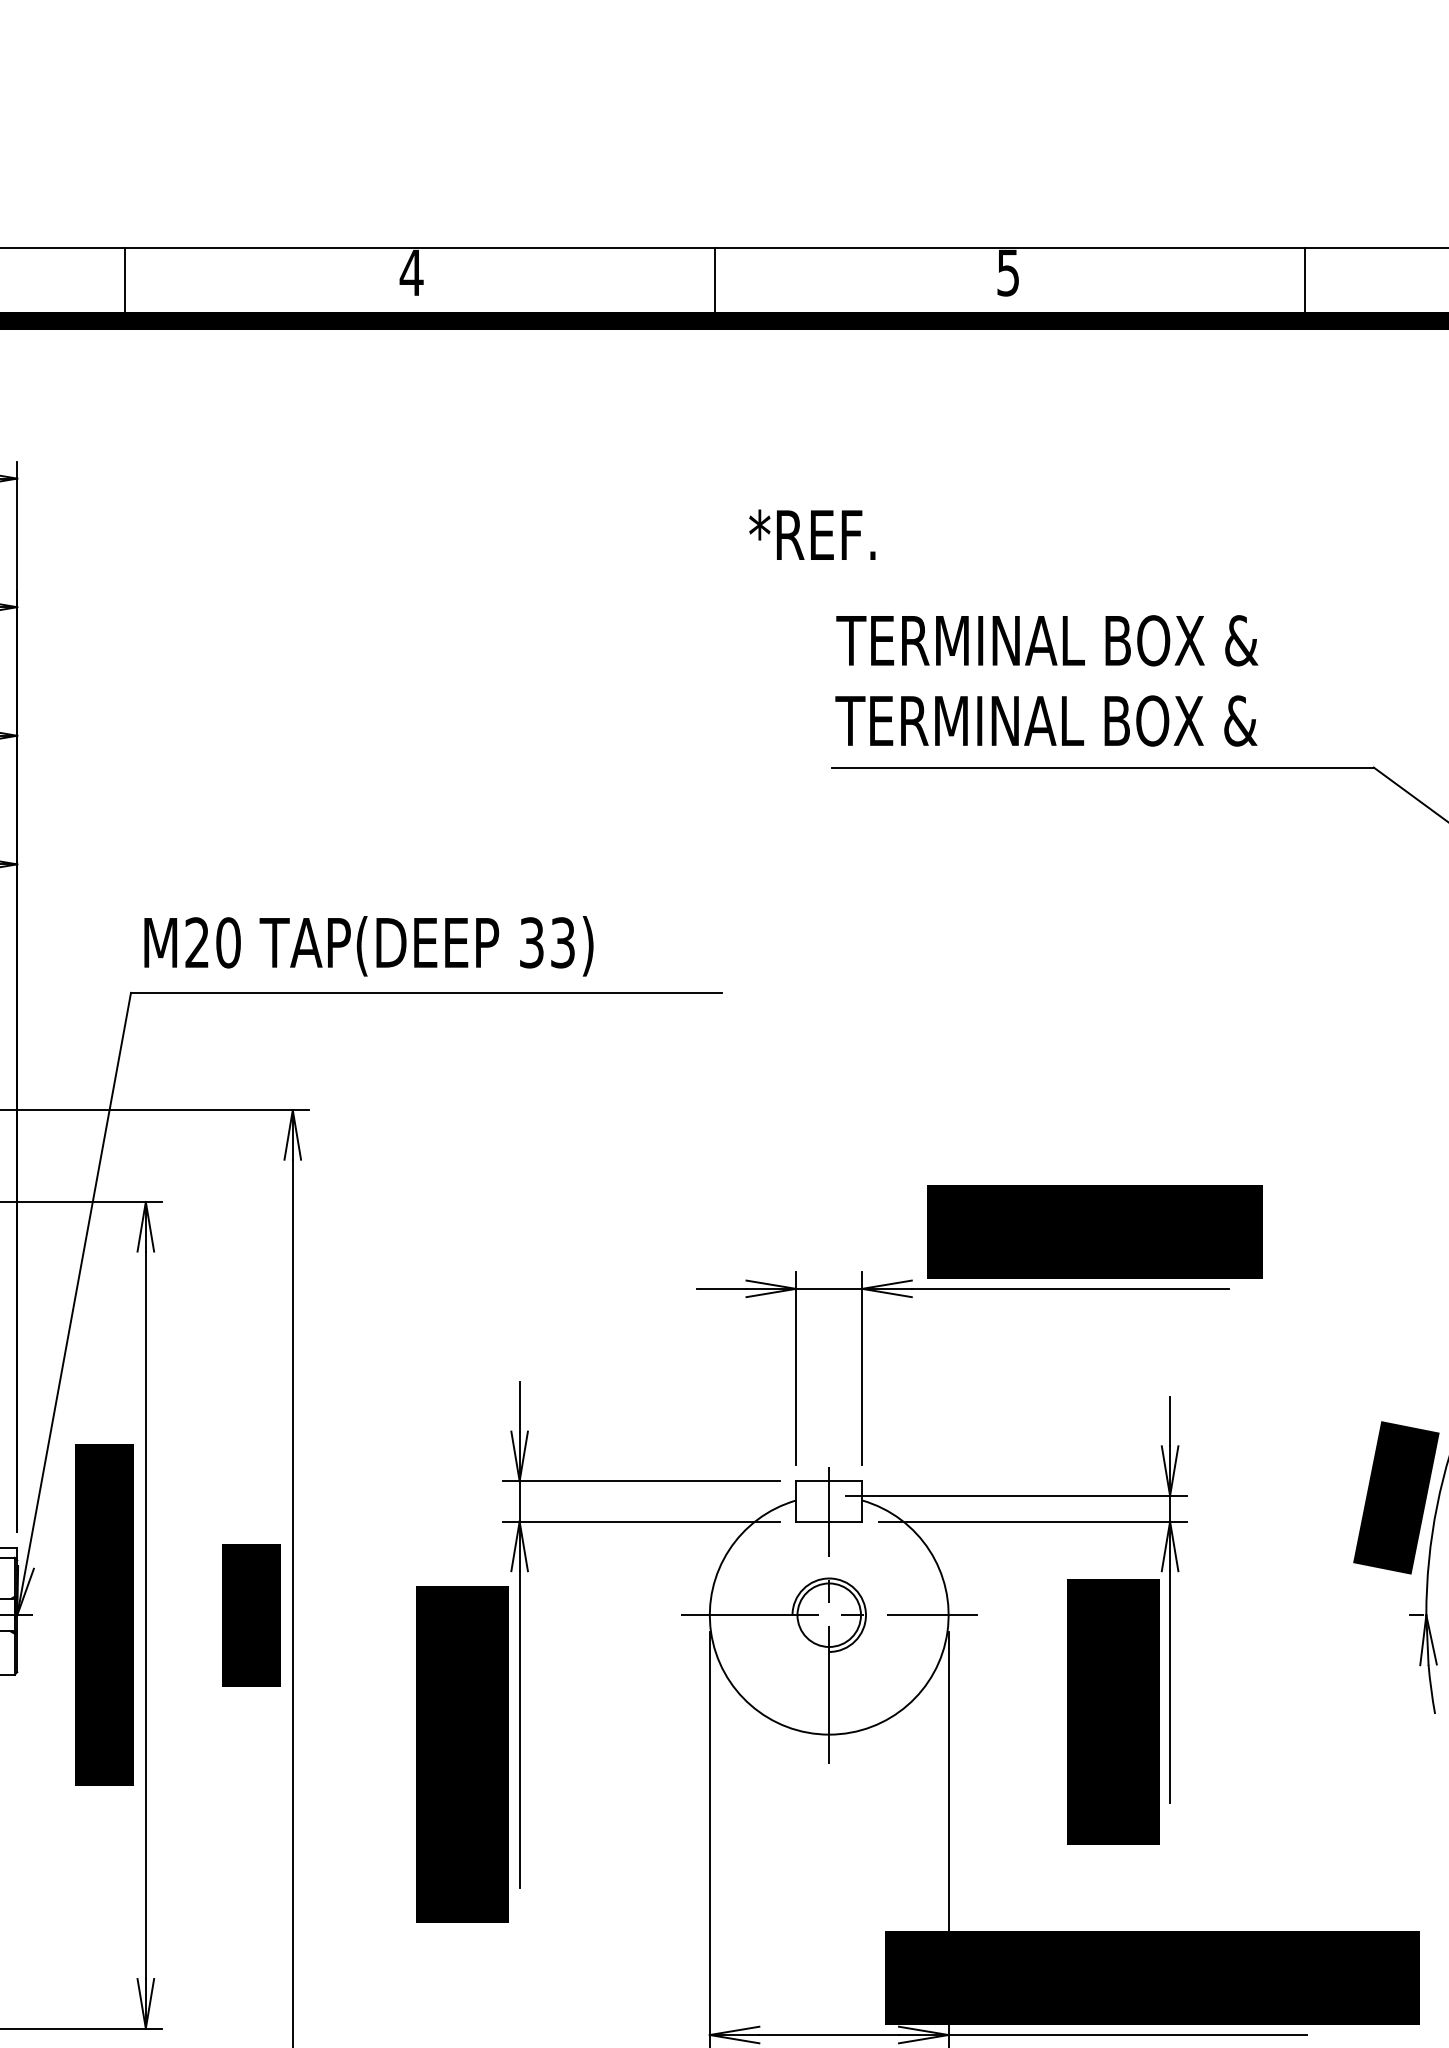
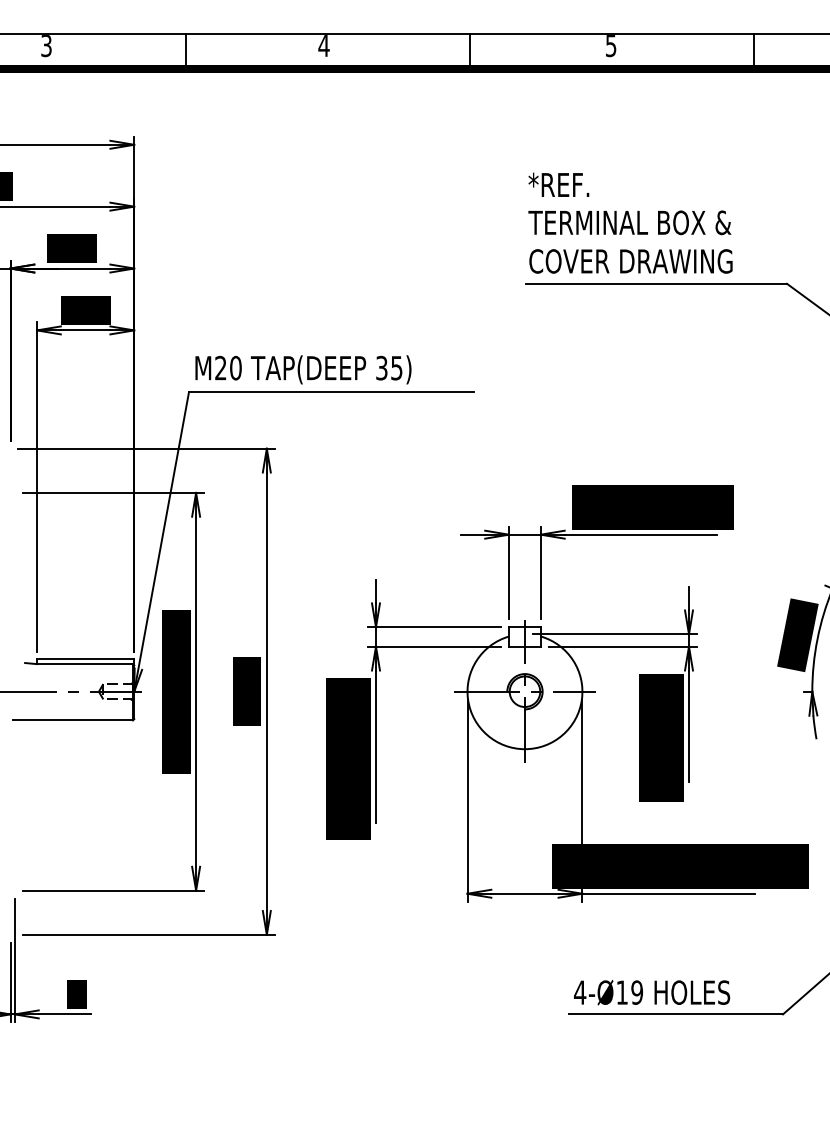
text: (811, 534) -> (558, 184), moved
text: (1048, 721) -> (630, 261), TERMINAL BOX & -> COVER DRAWING
text: (562, 941) -> (396, 367), 33) -> 35)

